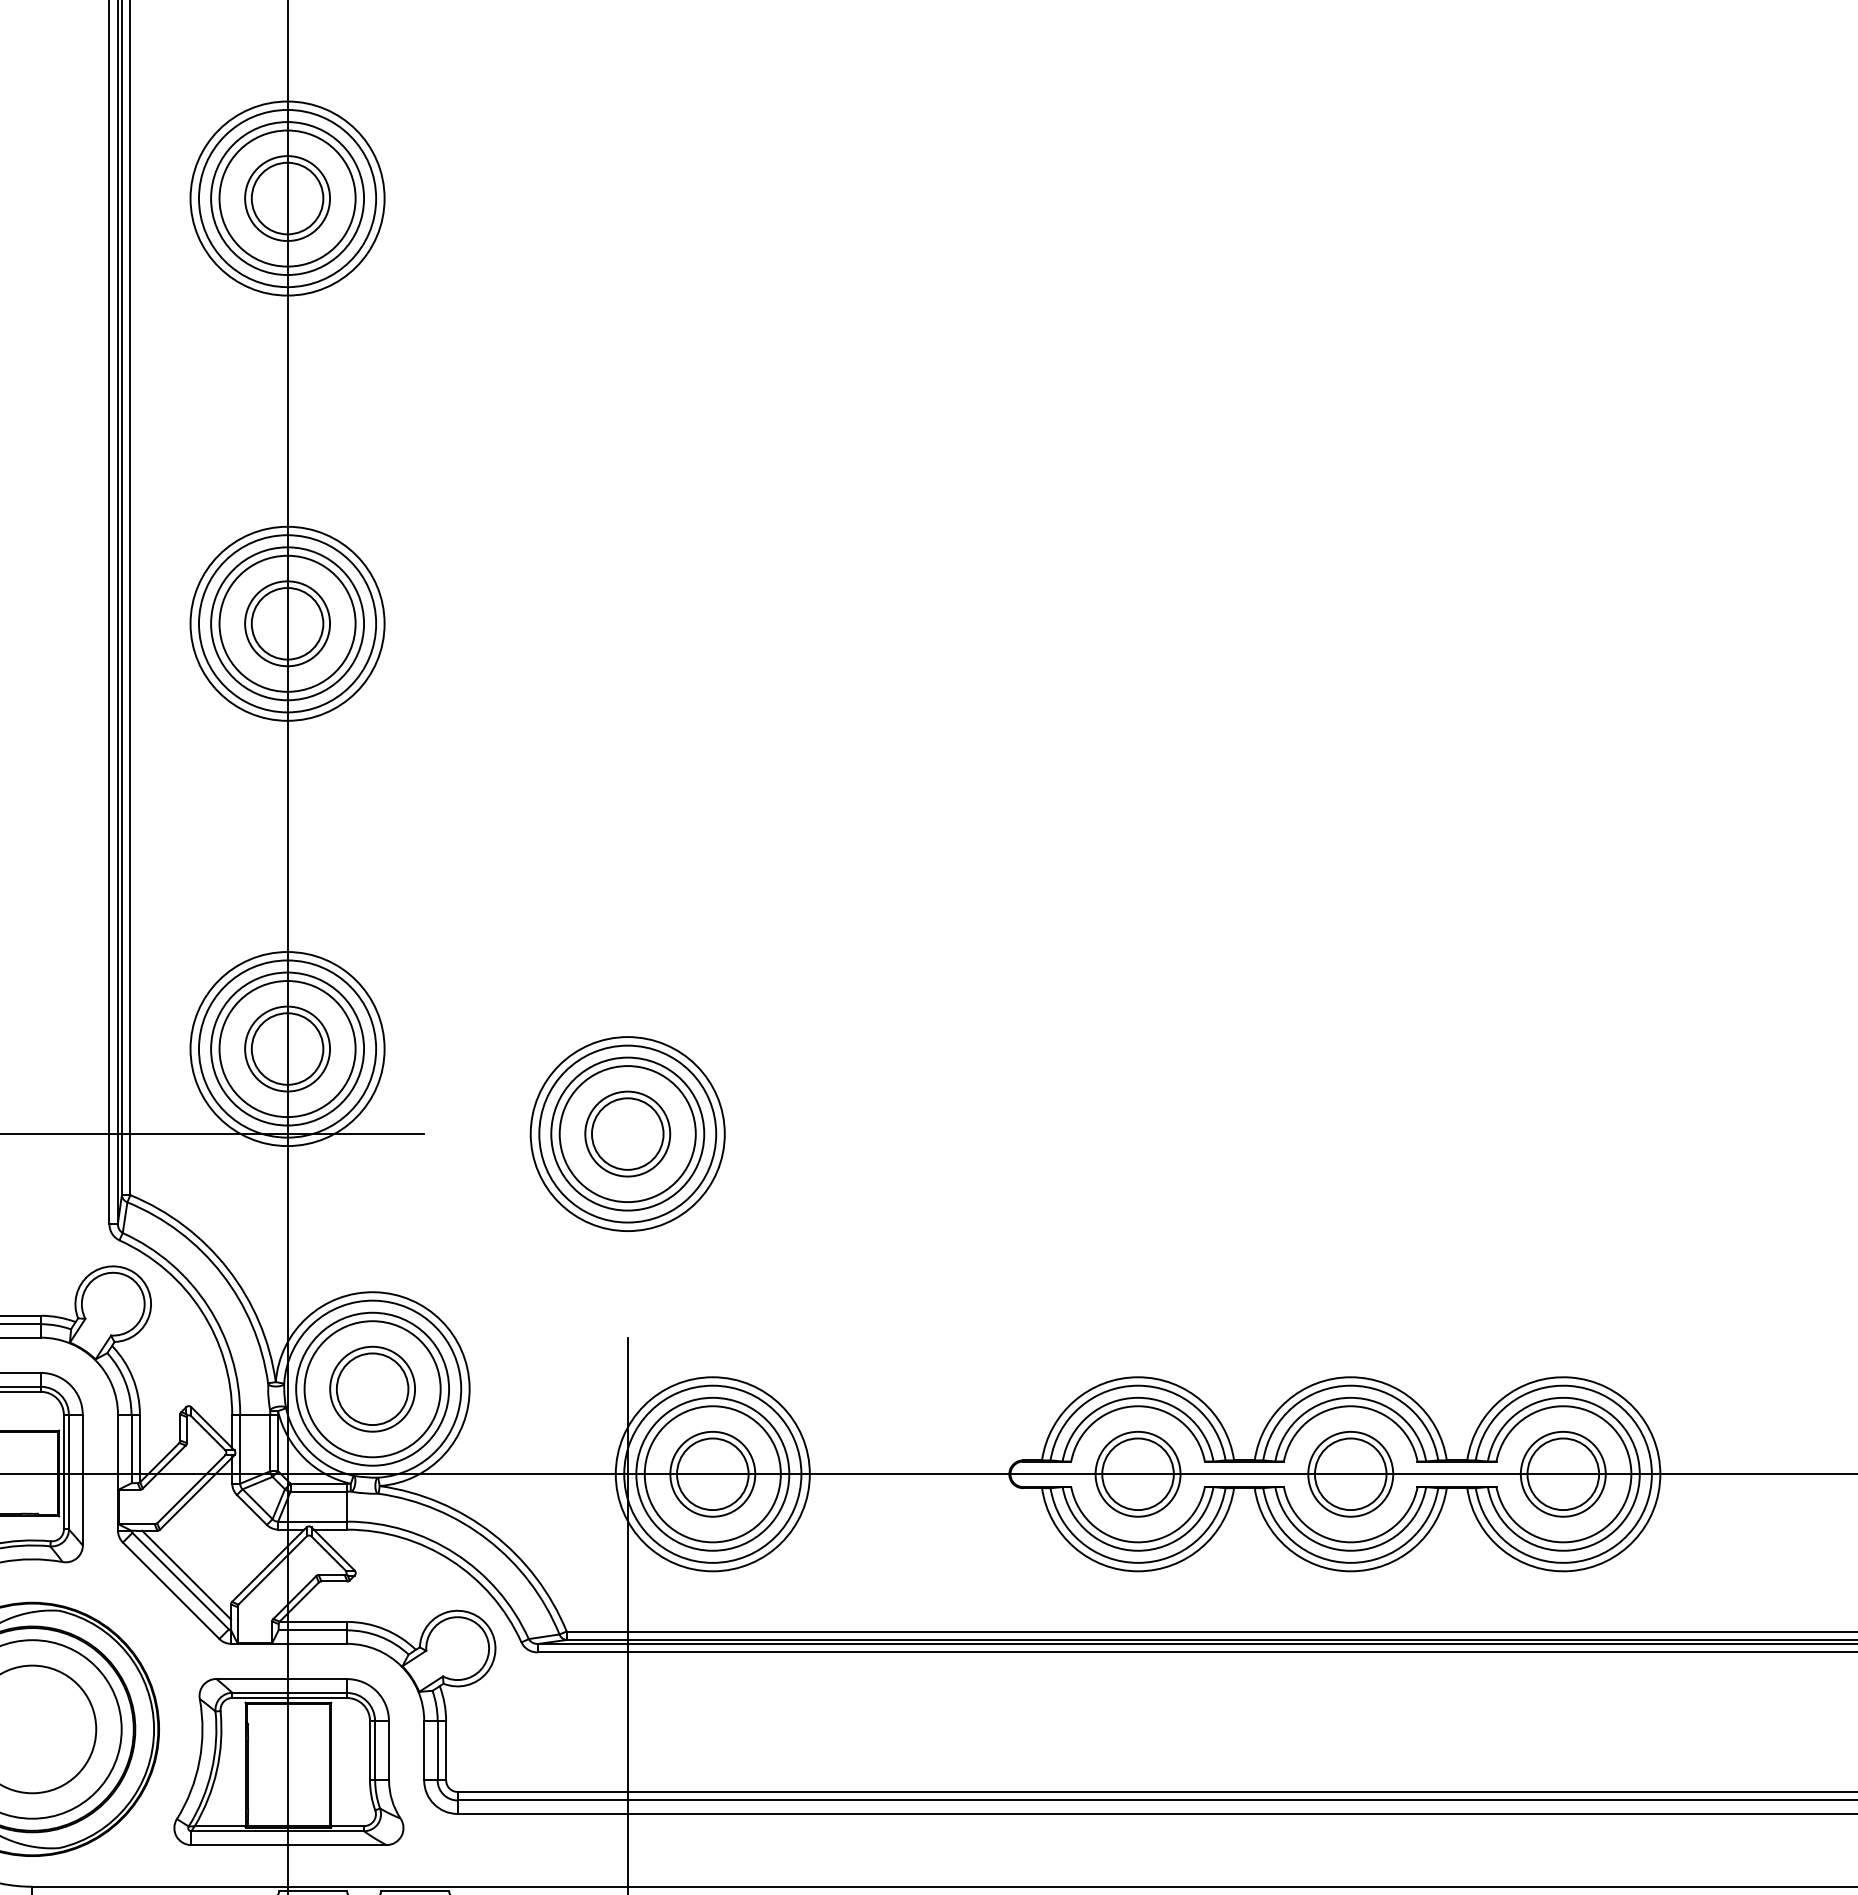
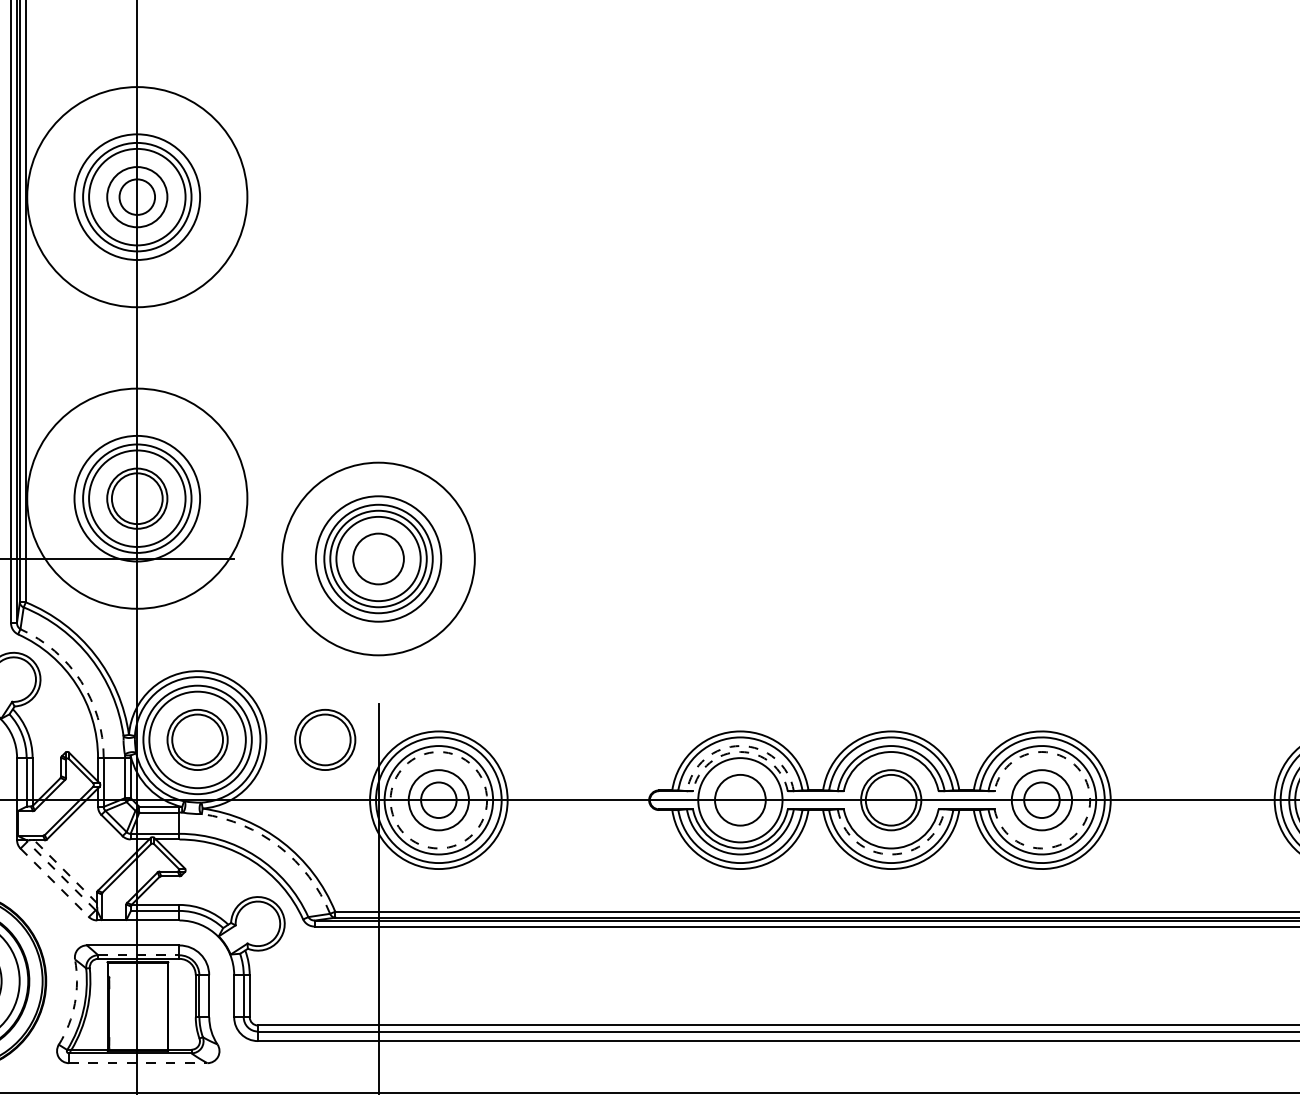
circle: (287, 623) -> (137, 196), size x0.7
circle: (287, 623) -> (137, 196), size x1.6
circle: (287, 1049) -> (137, 499), size x1.6
circle: (627, 1133) -> (378, 558), size x1.4
circle: (627, 1134) -> (378, 559), size x1.4
arc: (208, 1306) -> (81, 681), solid -> dashed
part: (552, 1388) -> (325, 739), added
arc: (1138, 1397) -> (740, 745), solid -> dashed
arc: (1138, 1406) -> (740, 752), solid -> dashed
circle: (1137, 1473) -> (739, 799), size x1.4
circle: (712, 1474) -> (438, 800), size x0.7
circle: (712, 1474) -> (438, 800), solid -> dashed
circle: (1563, 1474) -> (1042, 800), size x0.7
arc: (1631, 1474) -> (1090, 800), solid -> dashed
arc: (487, 1539) -> (279, 846), solid -> dashed
arc: (1350, 1550) -> (891, 854), solid -> dashed
line: (186, 1575) -> (65, 872), solid -> dashed
line: (180, 1580) -> (61, 875), solid -> dashed
line: (171, 1591) -> (55, 883), solid -> dashed
line: (290, 1692) -> (139, 954), solid -> dashed
arc: (199, 1761) -> (74, 1003), solid -> dashed
line: (288, 1845) -> (137, 1063), solid -> dashed

